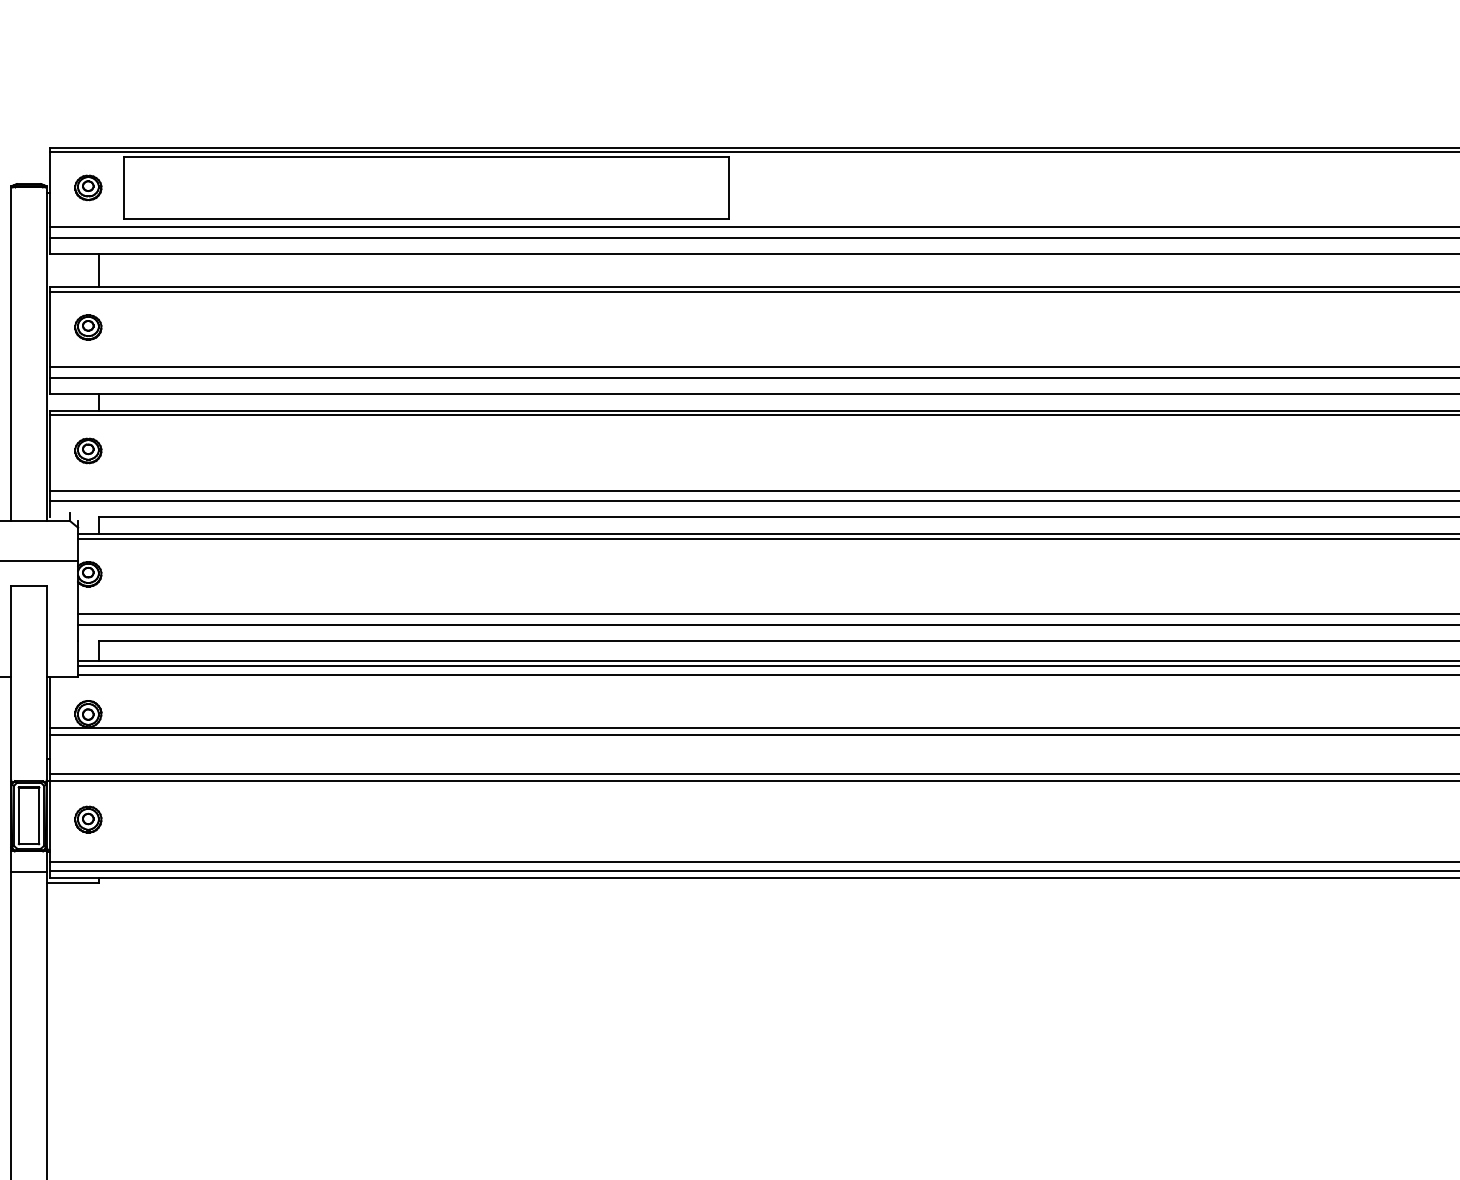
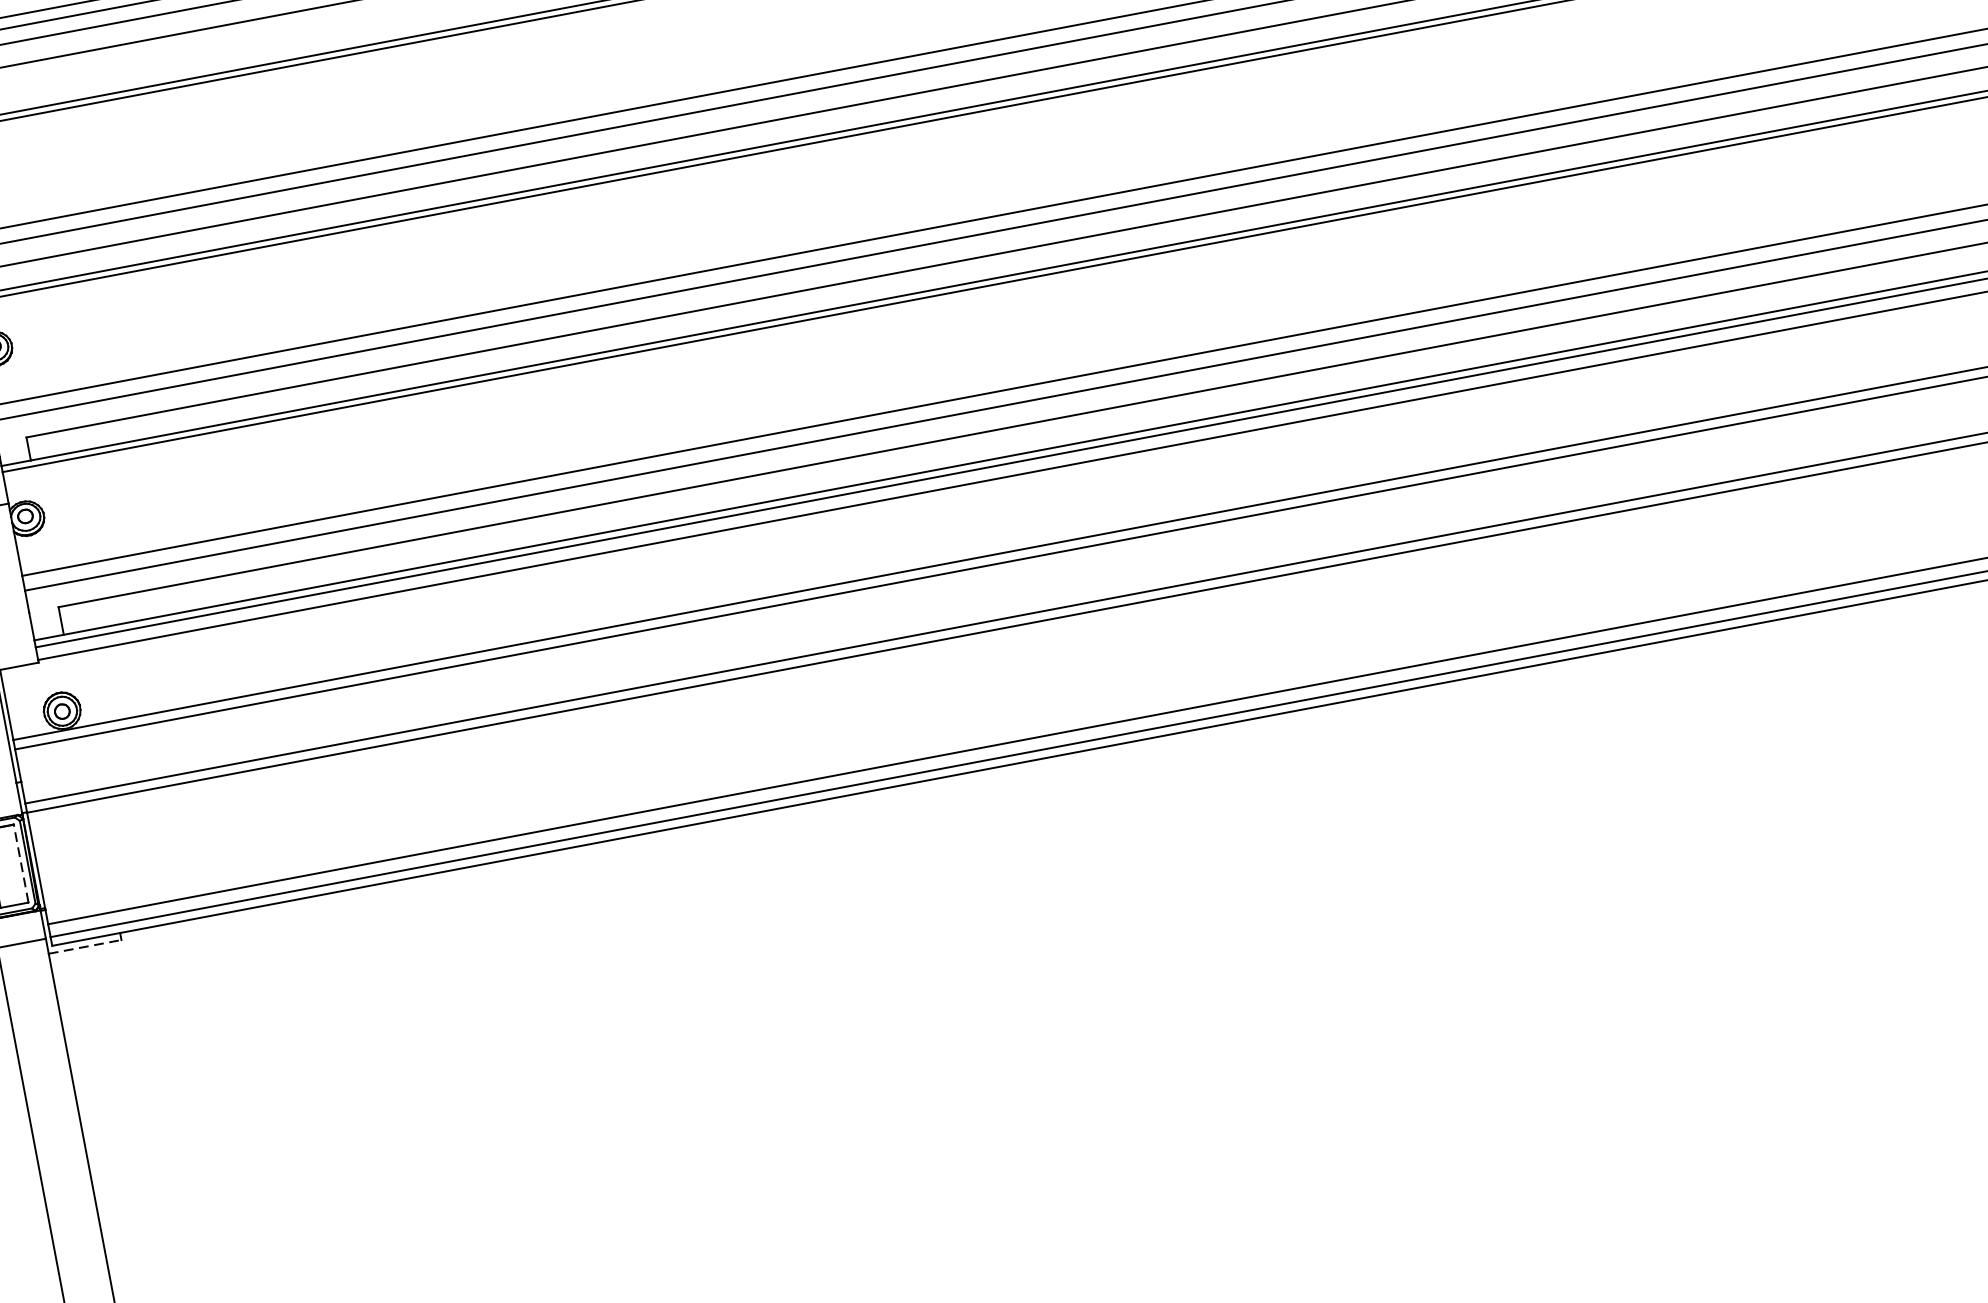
line: (39, 815) -> (21, 863), solid -> dashed
part: (88, 819) -> (89, 855), removed
line: (73, 882) -> (85, 946), solid -> dashed

